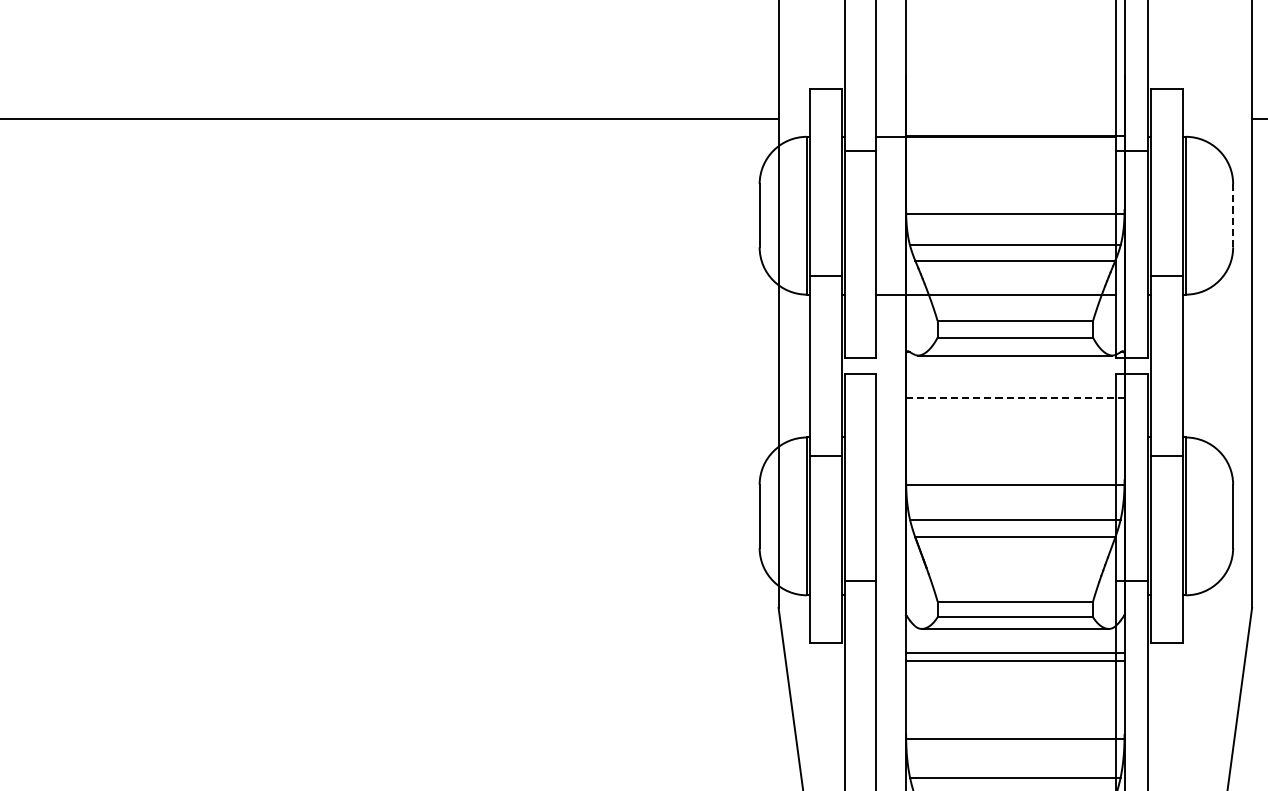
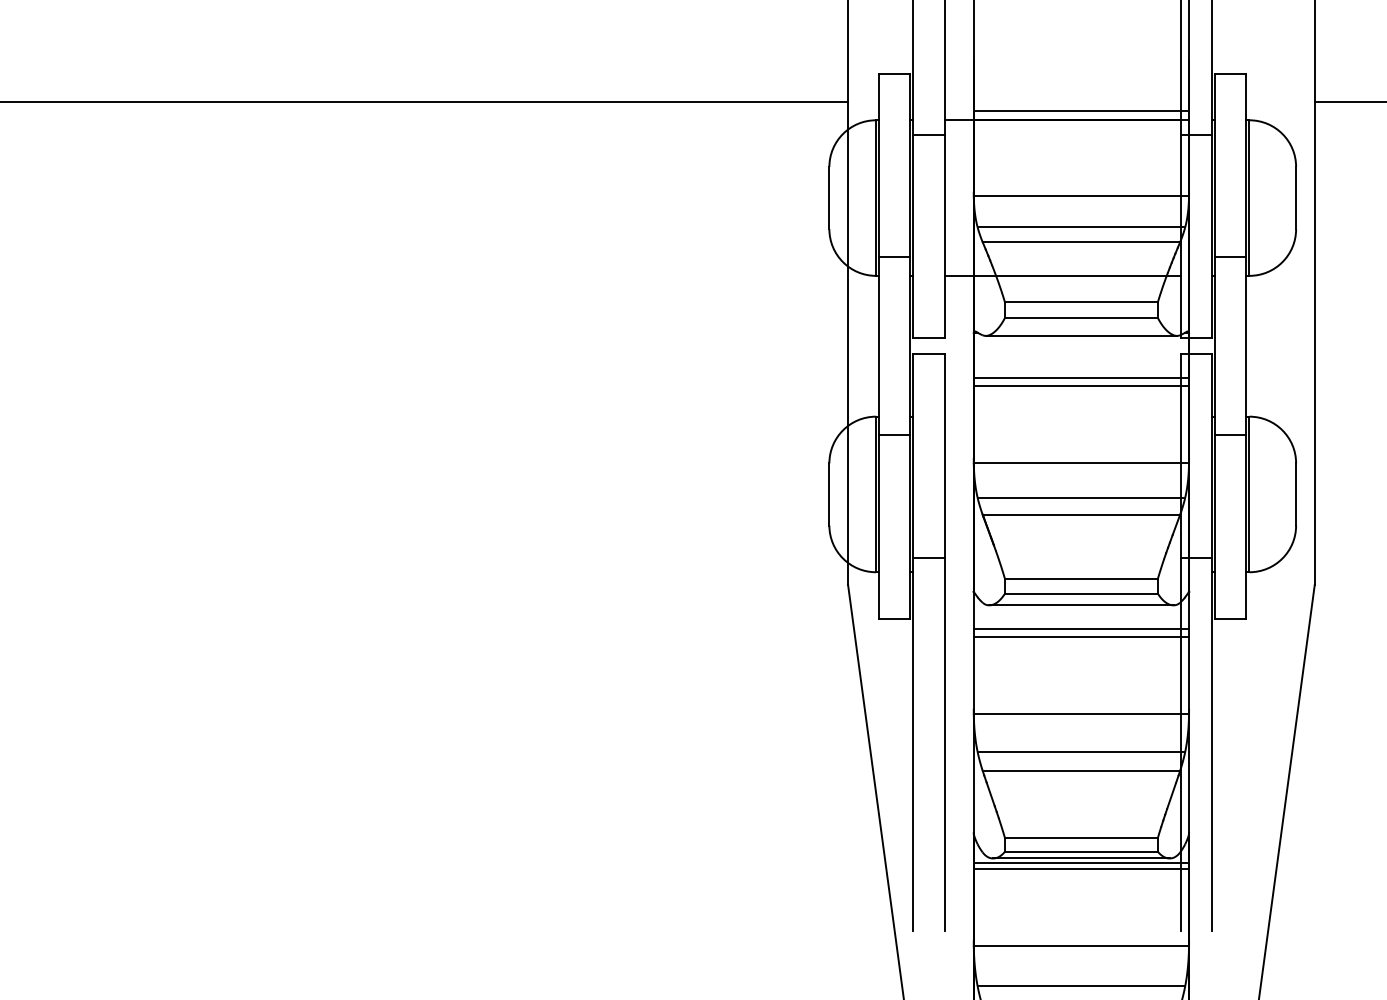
line: (1015, 127) -> (1081, 111), added
line: (1233, 216) -> (1296, 198), dashed -> solid
line: (1015, 397) -> (1081, 377), dashed -> solid
line: (1015, 405) -> (1081, 385), added

